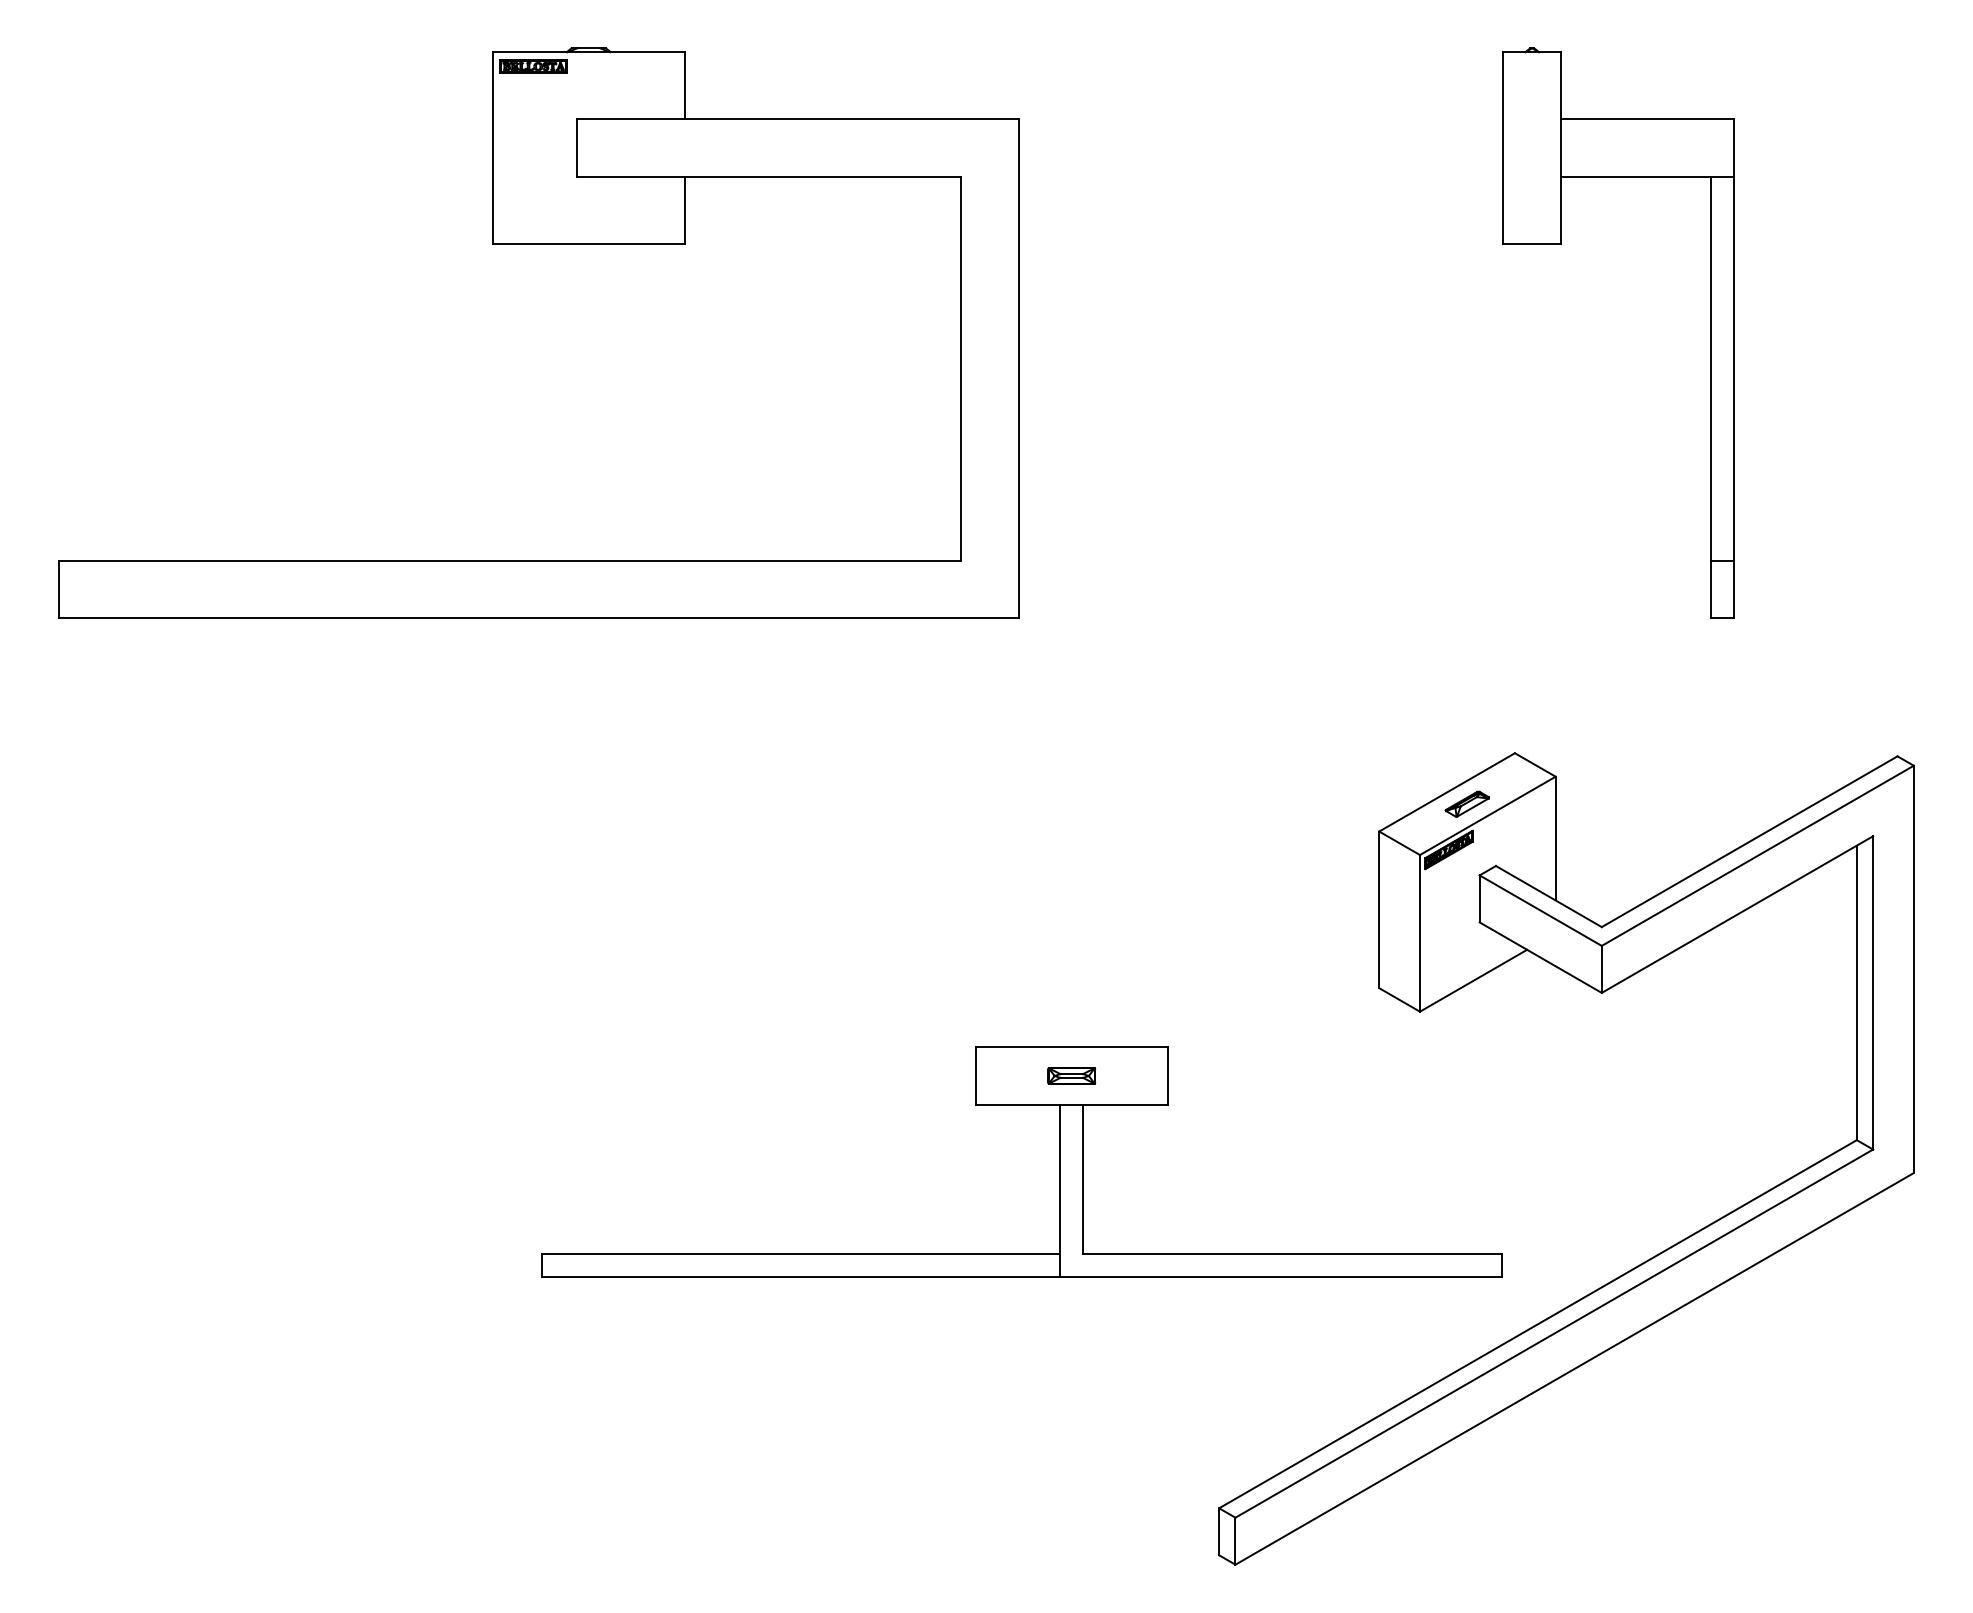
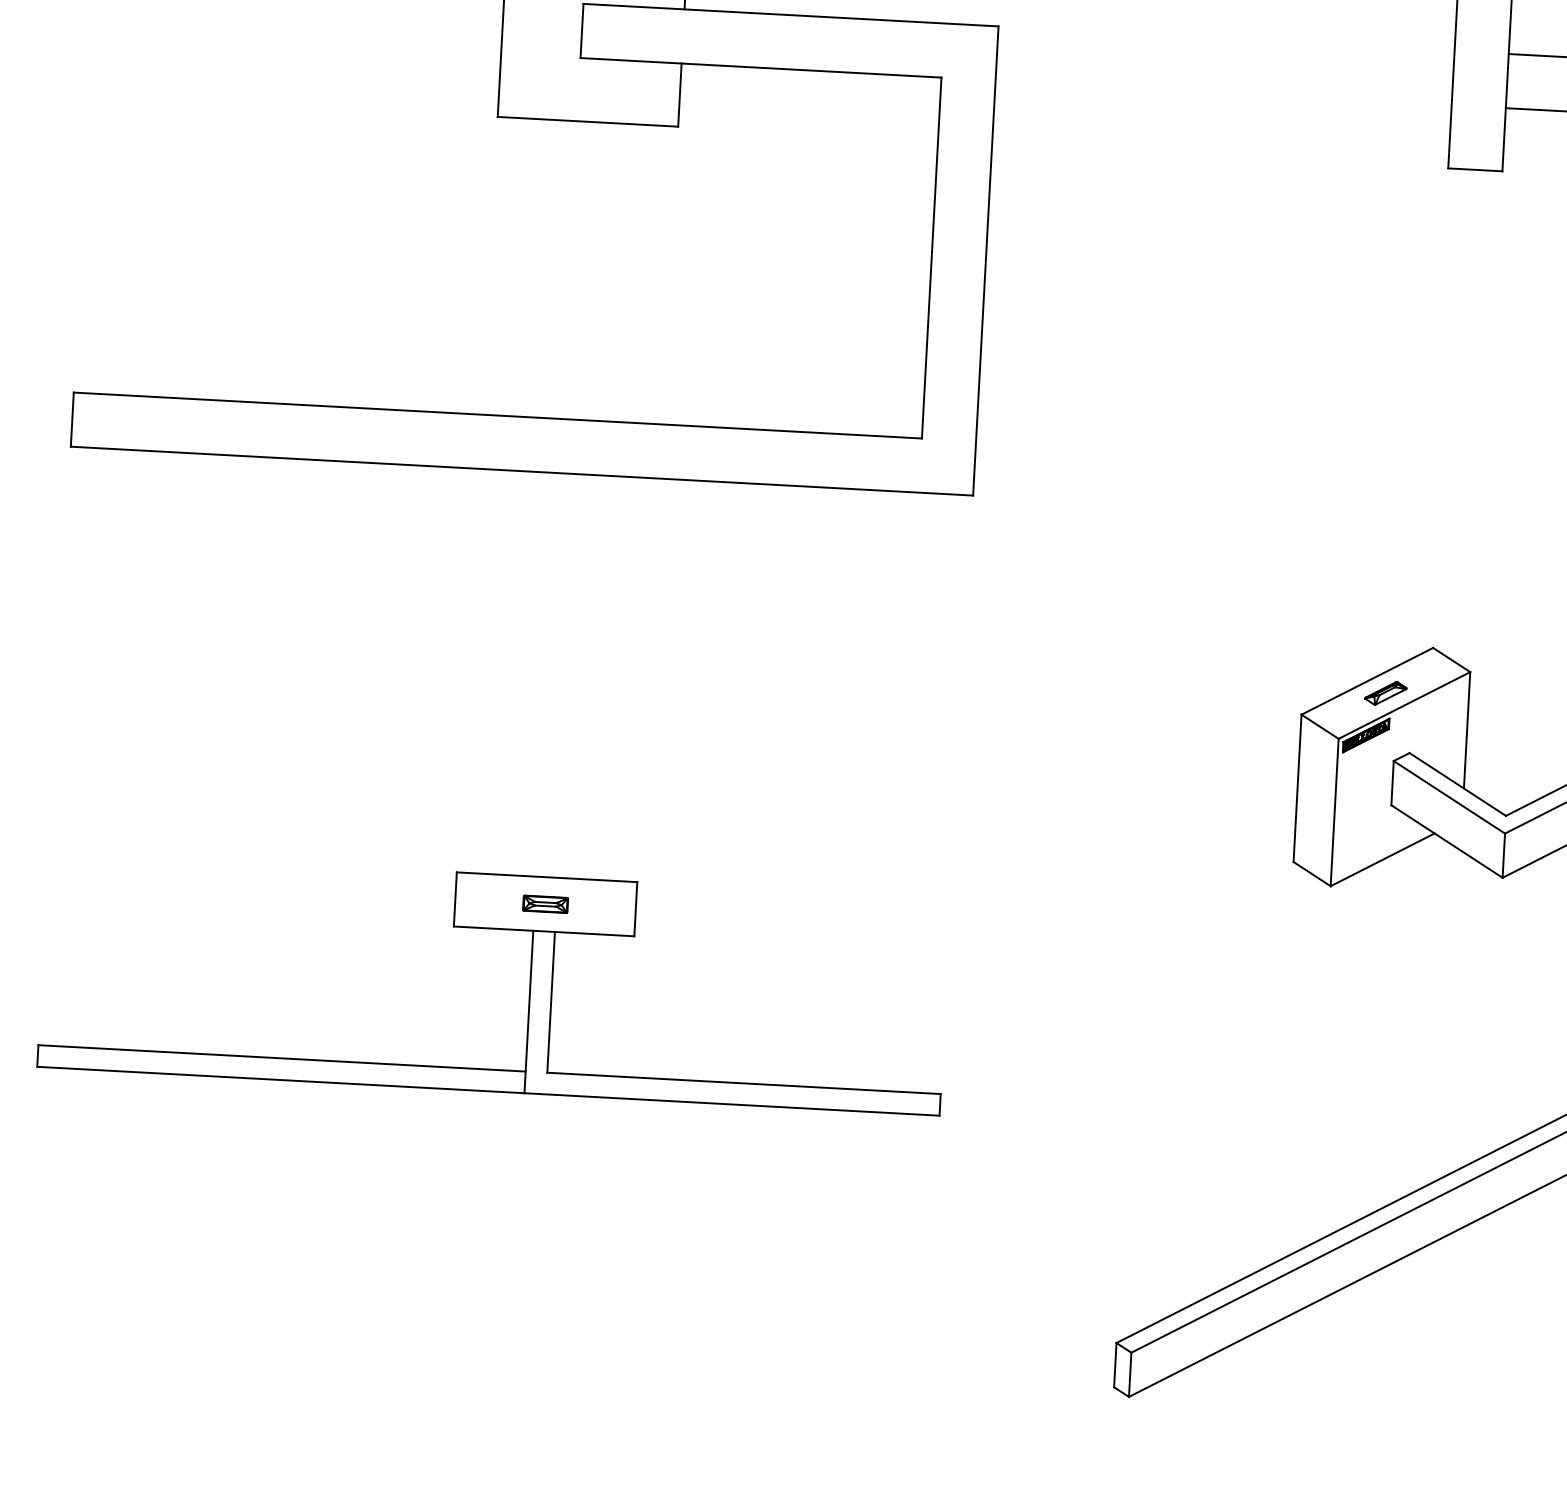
part: (1059, 1161) -> (529, 984), moved

